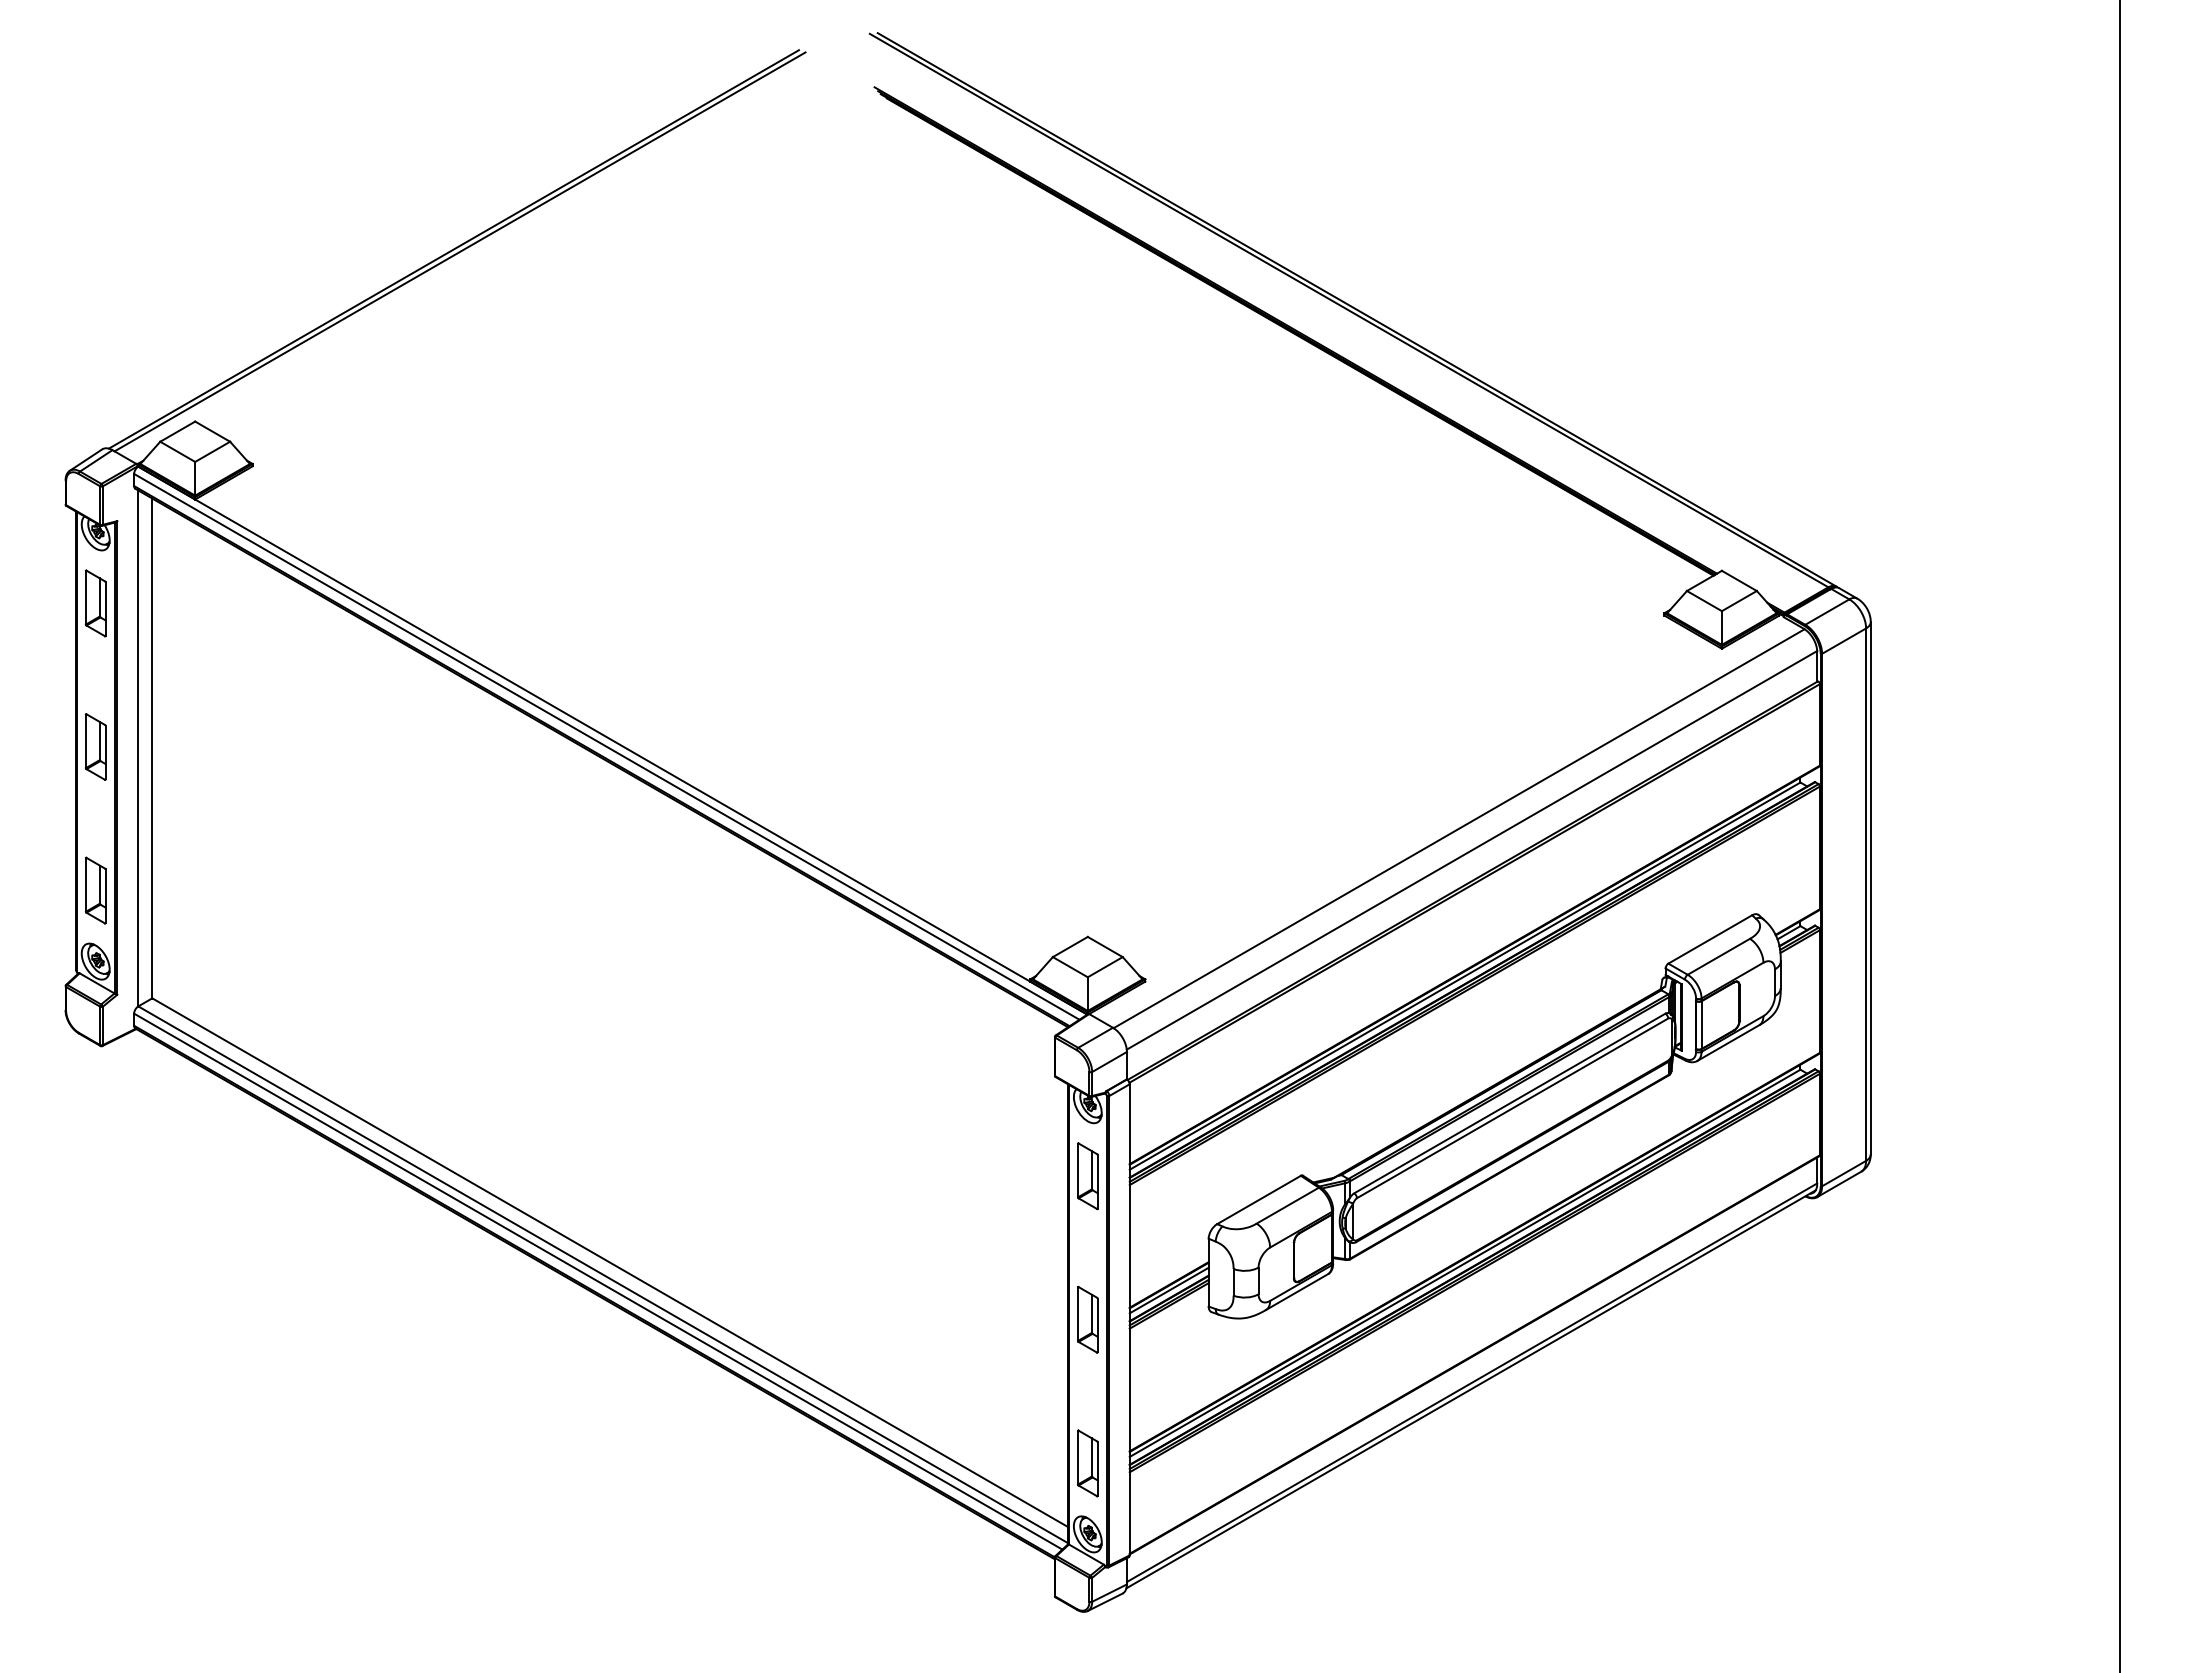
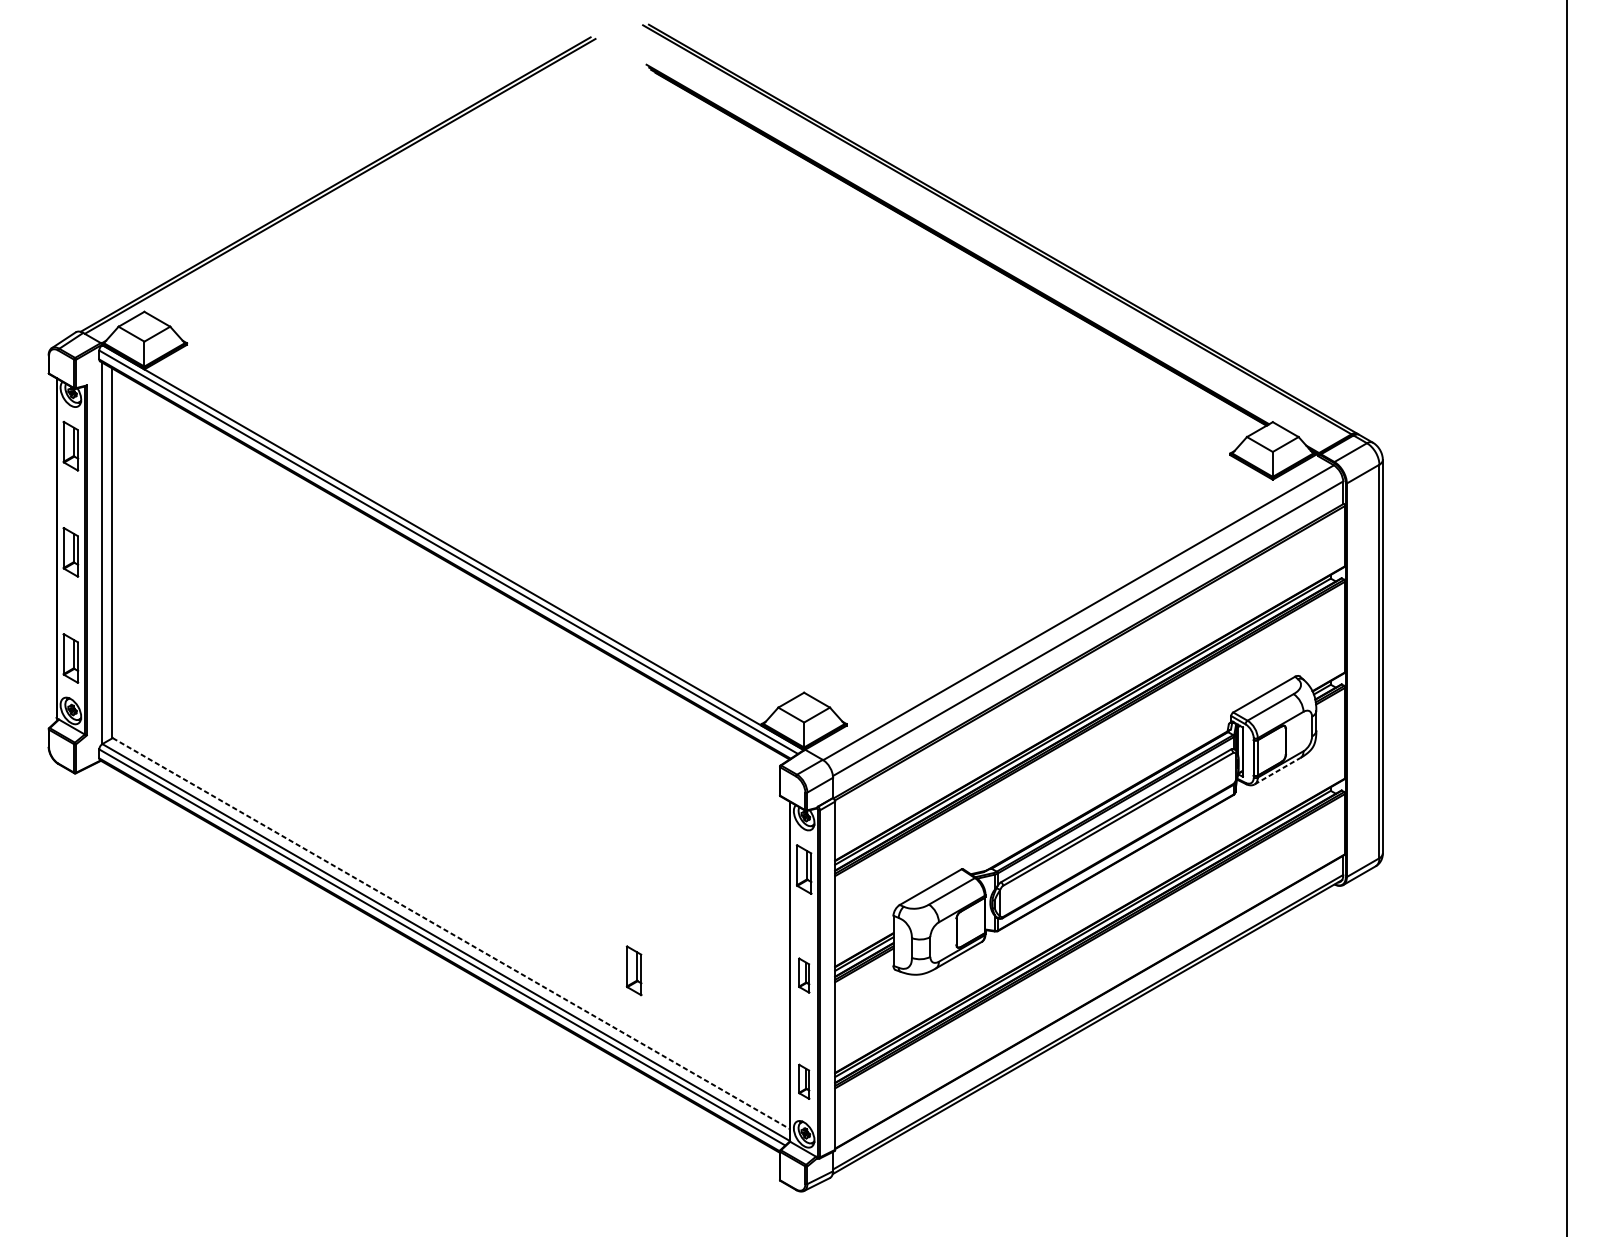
line: (1728, 1043) -> (1277, 771), solid -> dashed
line: (610, 1262) -> (451, 933), solid -> dashed
part: (857, 1313) -> (633, 971), added
part: (1087, 1319) -> (803, 975), size x0.7
part: (1087, 1463) -> (803, 1081), size x0.7

